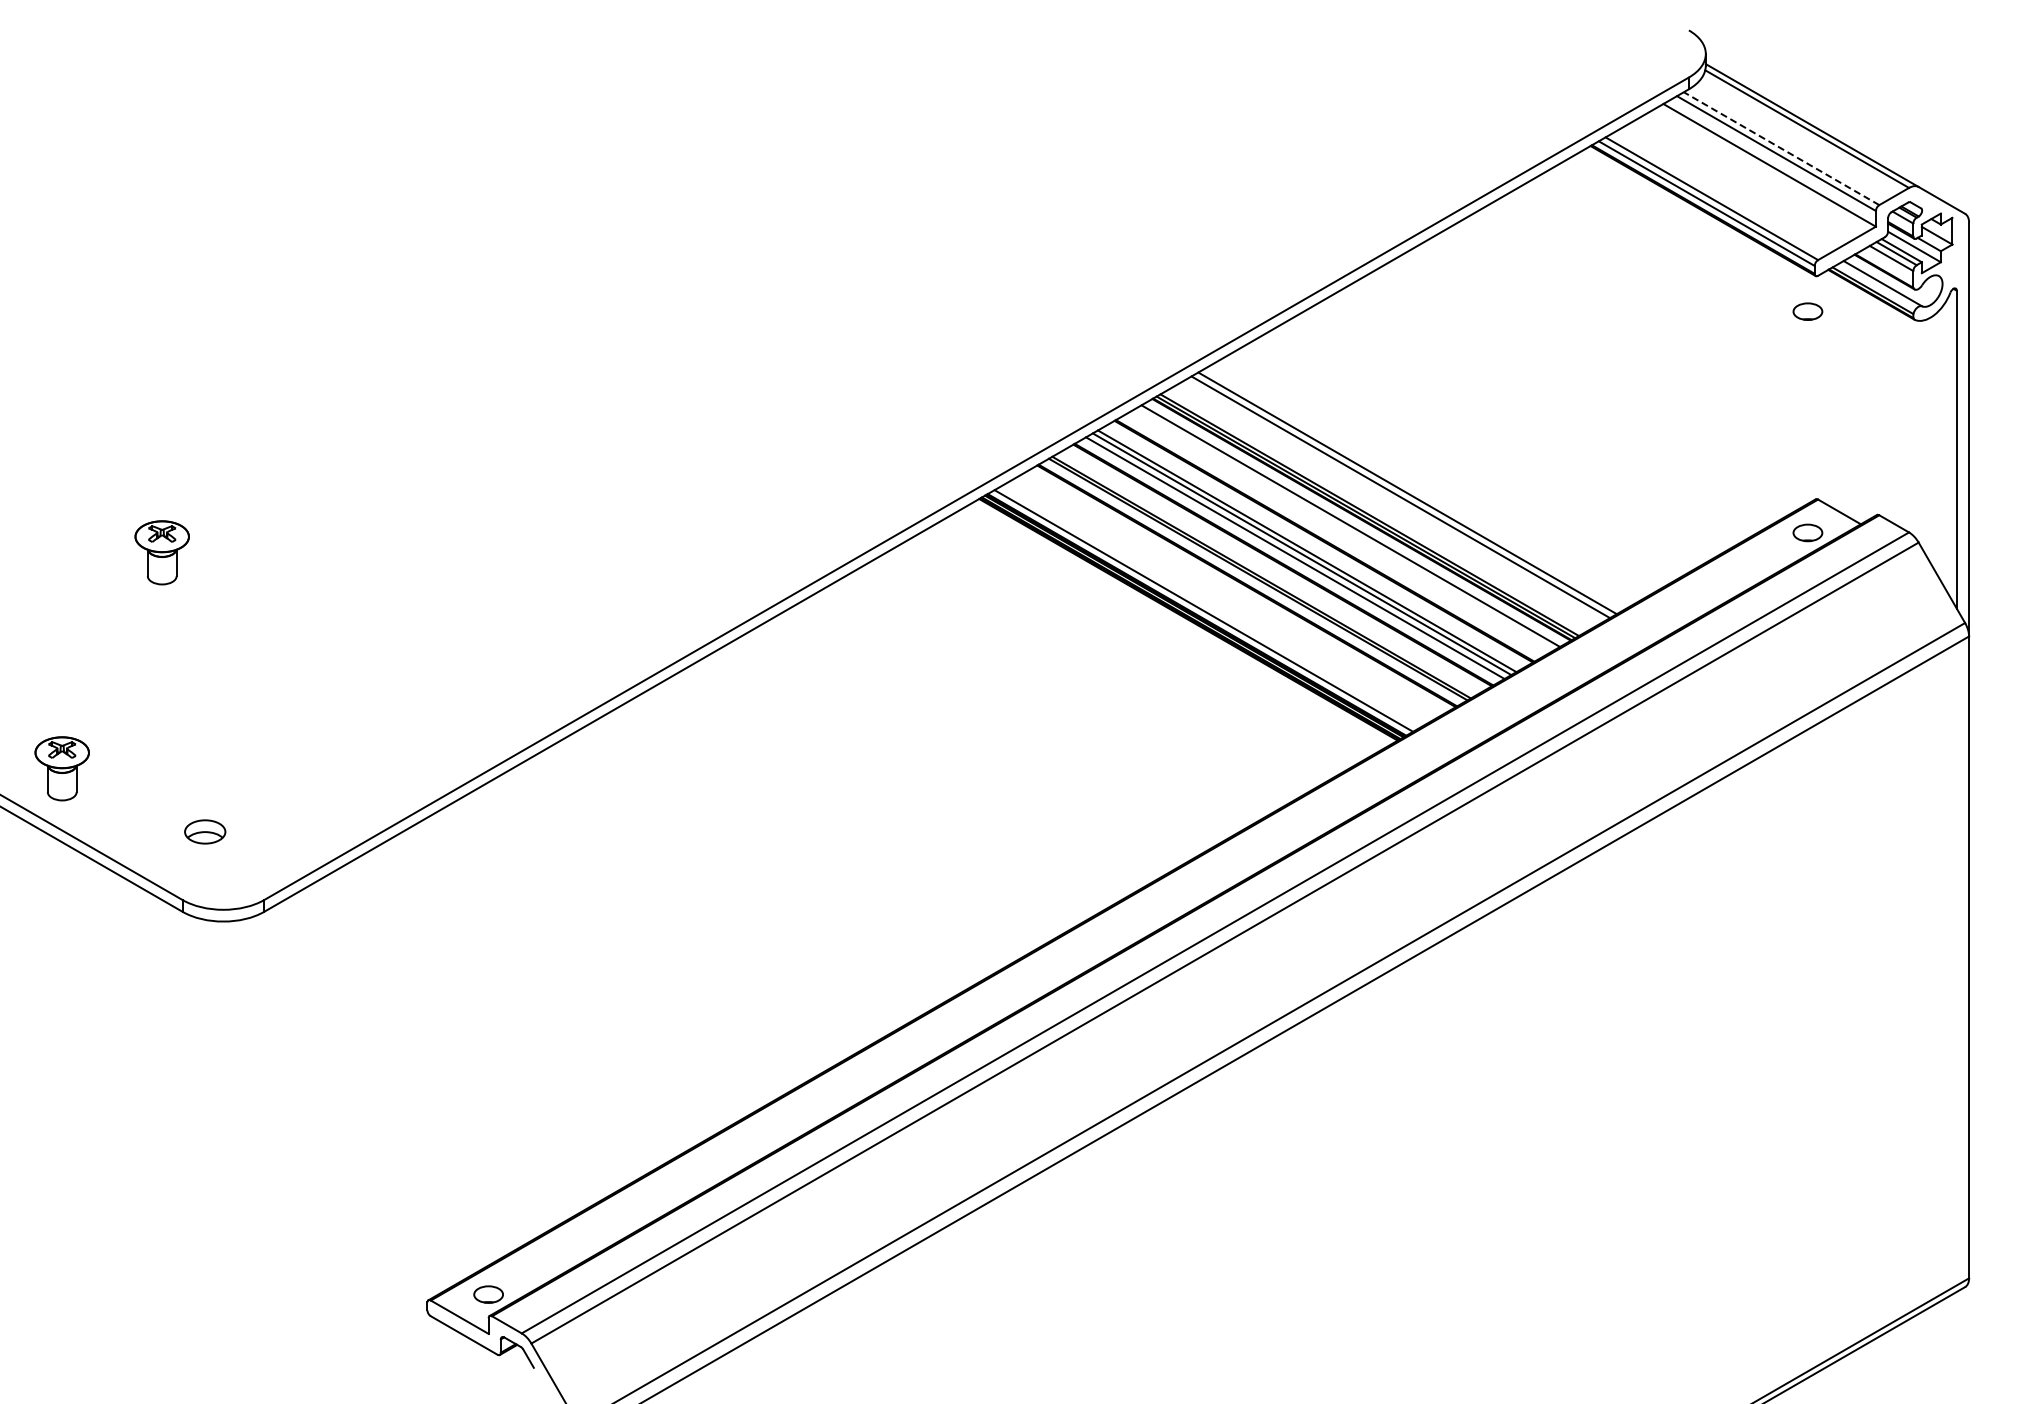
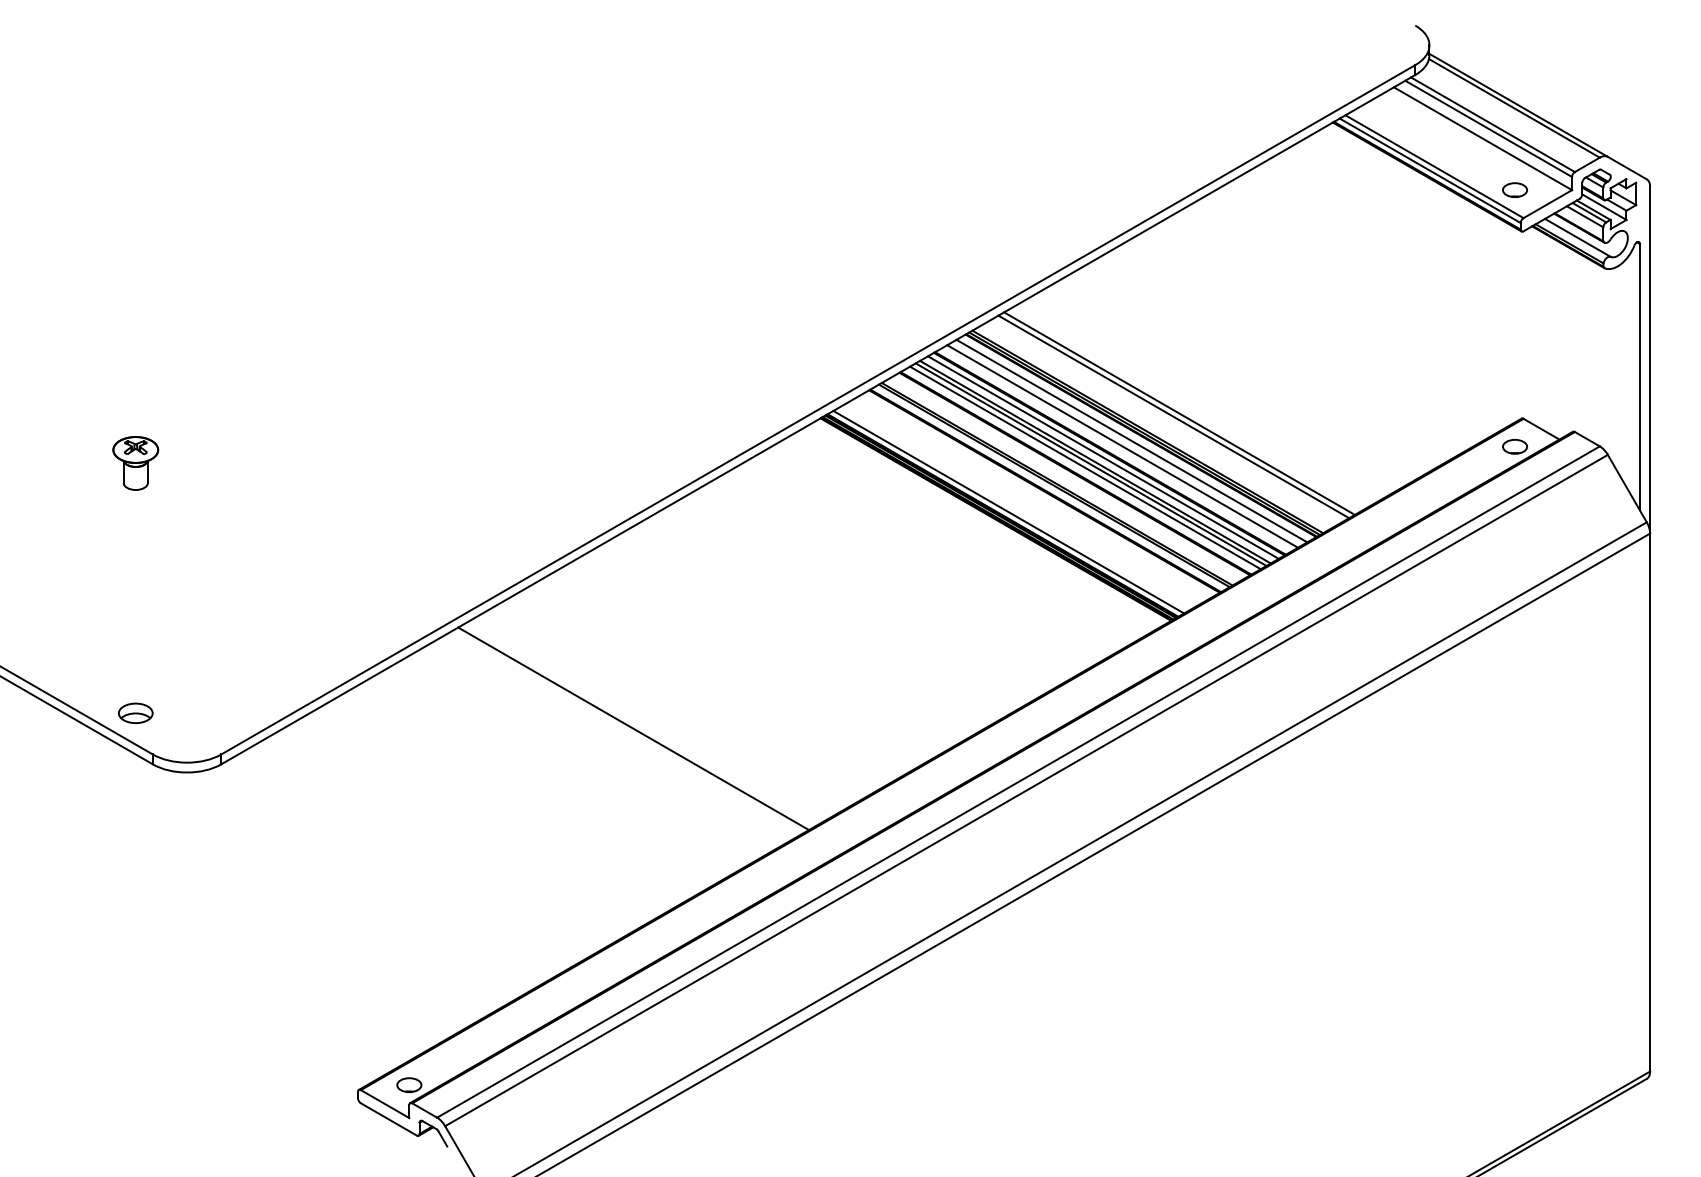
line: (1781, 148) -> (1492, 124), dashed -> solid
part: (1807, 311) -> (1514, 189), moved
line: (1339, 532) -> (1122, 446), added
line: (1316, 545) -> (1103, 457), added
part: (61, 768) -> (51, 644), removed
part: (205, 831) -> (136, 712), moved
line: (755, 869) -> (633, 728), added

